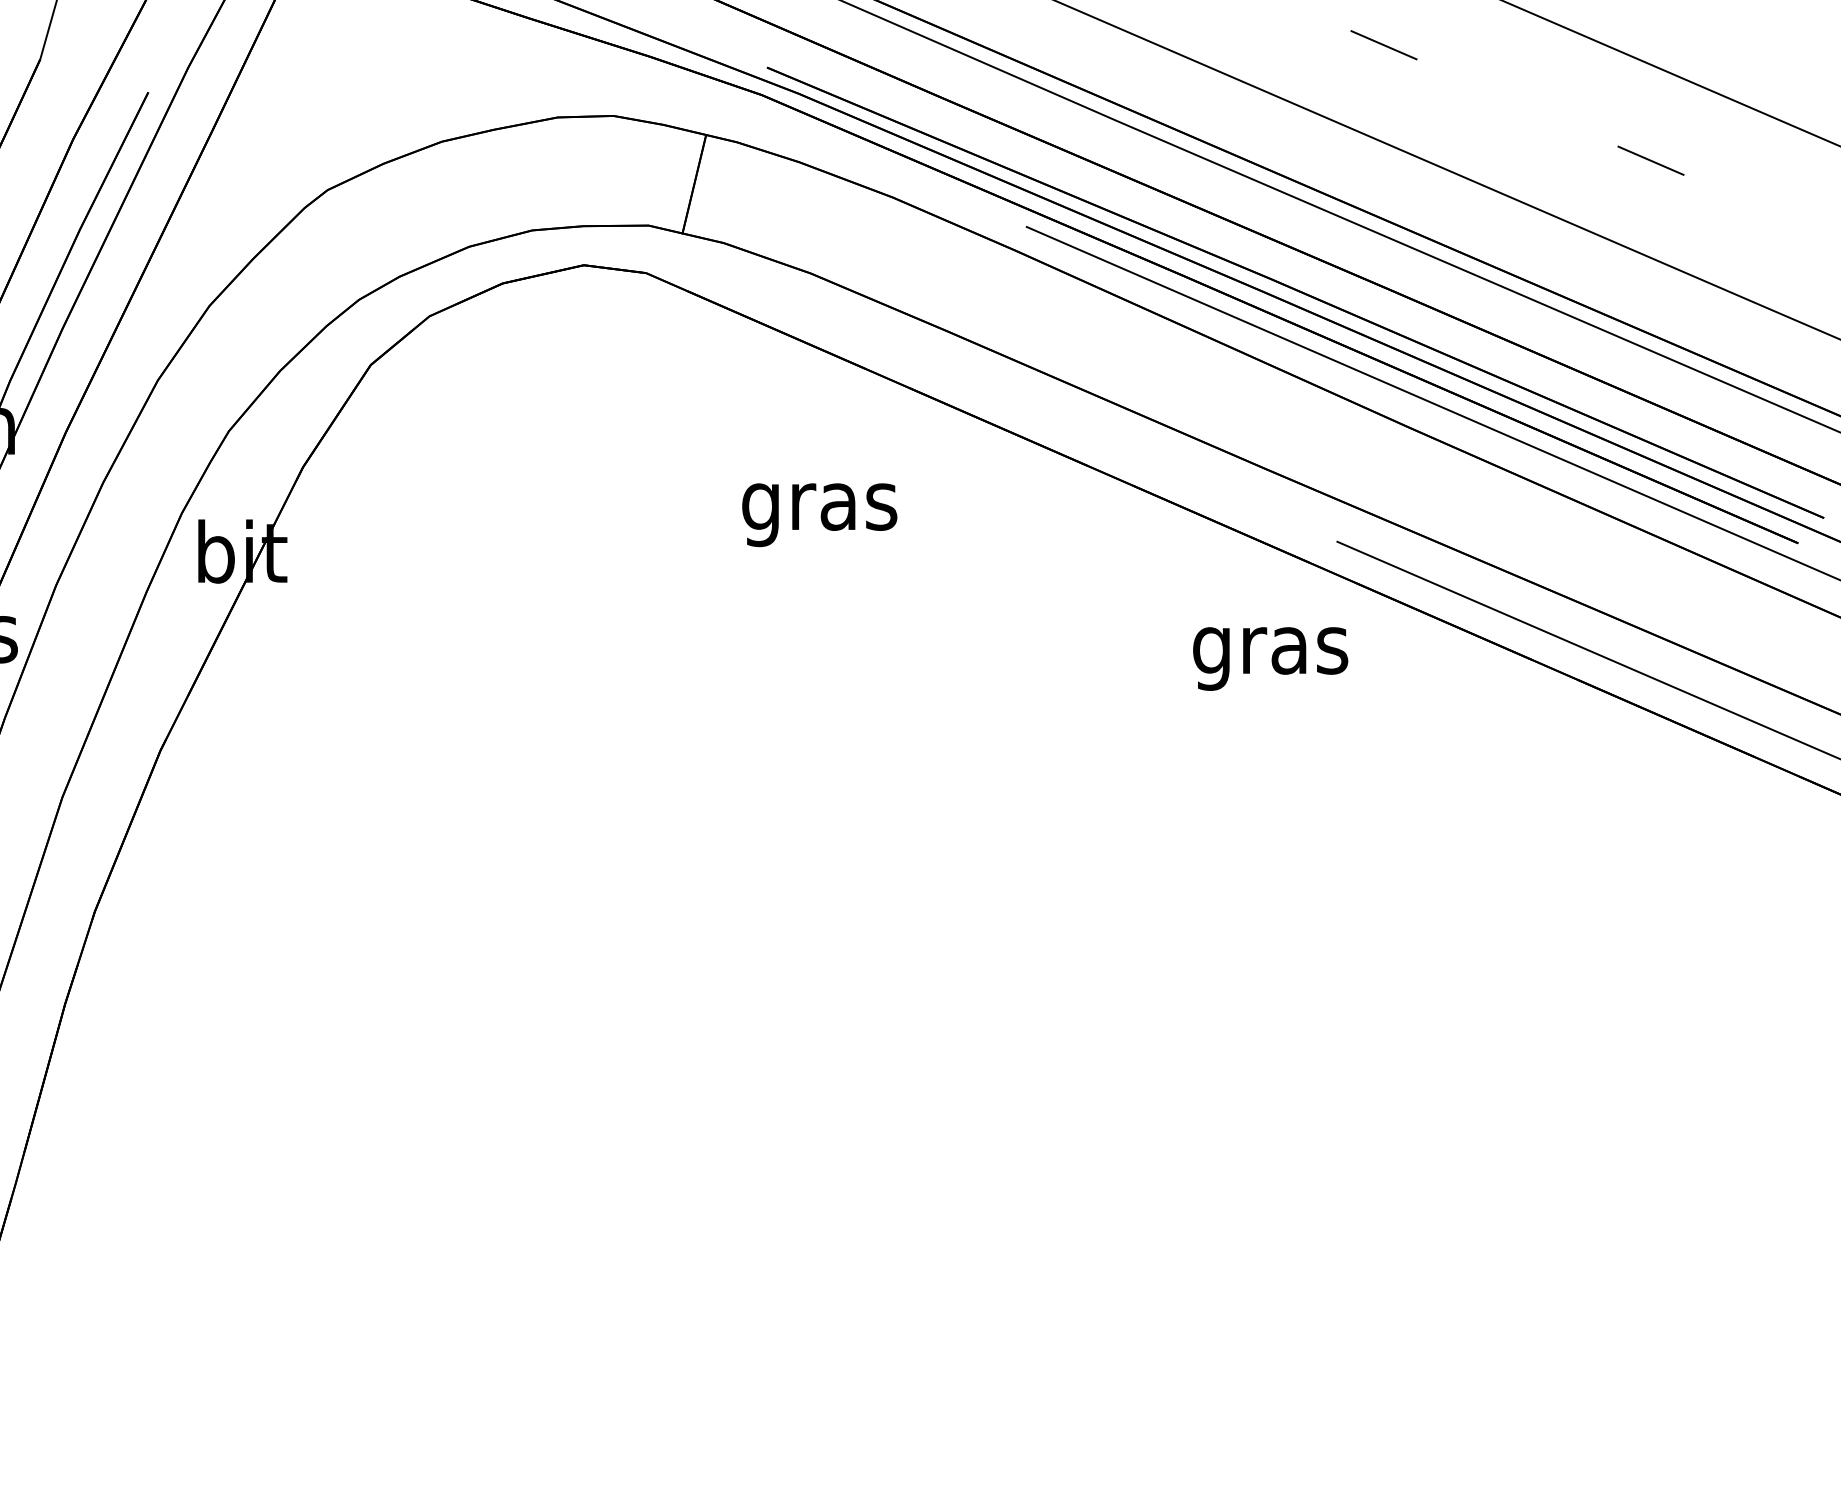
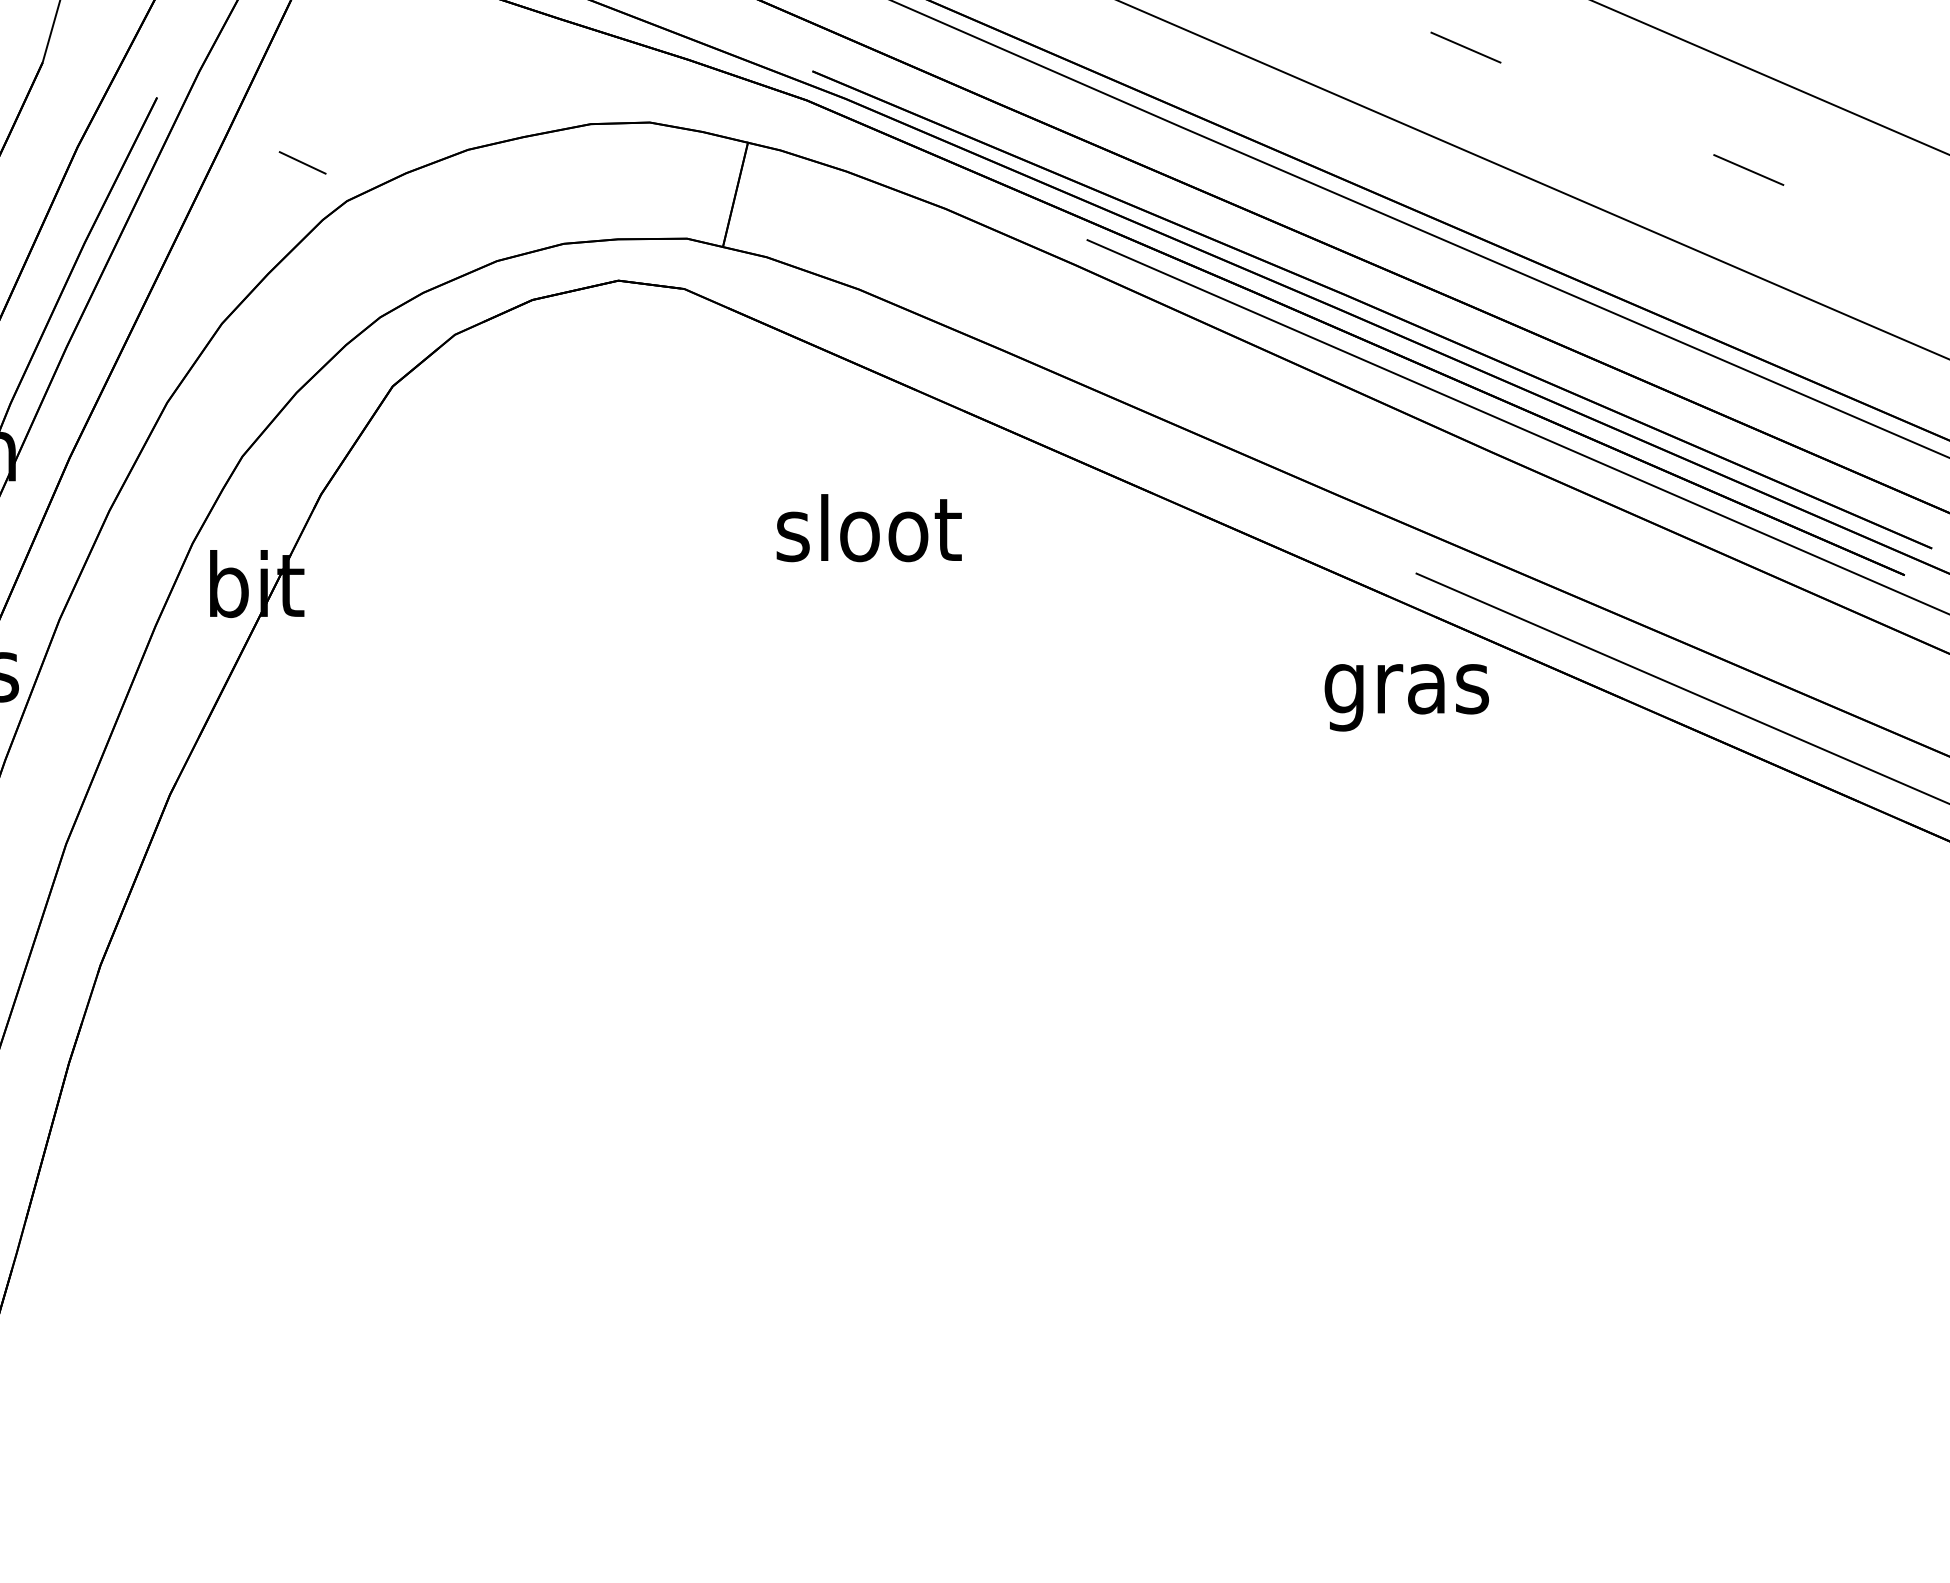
line: (285, 153) -> (302, 162), added
text: (819, 506) -> (868, 536), gras -> sloot
text: (1270, 658) -> (1406, 697), moved

